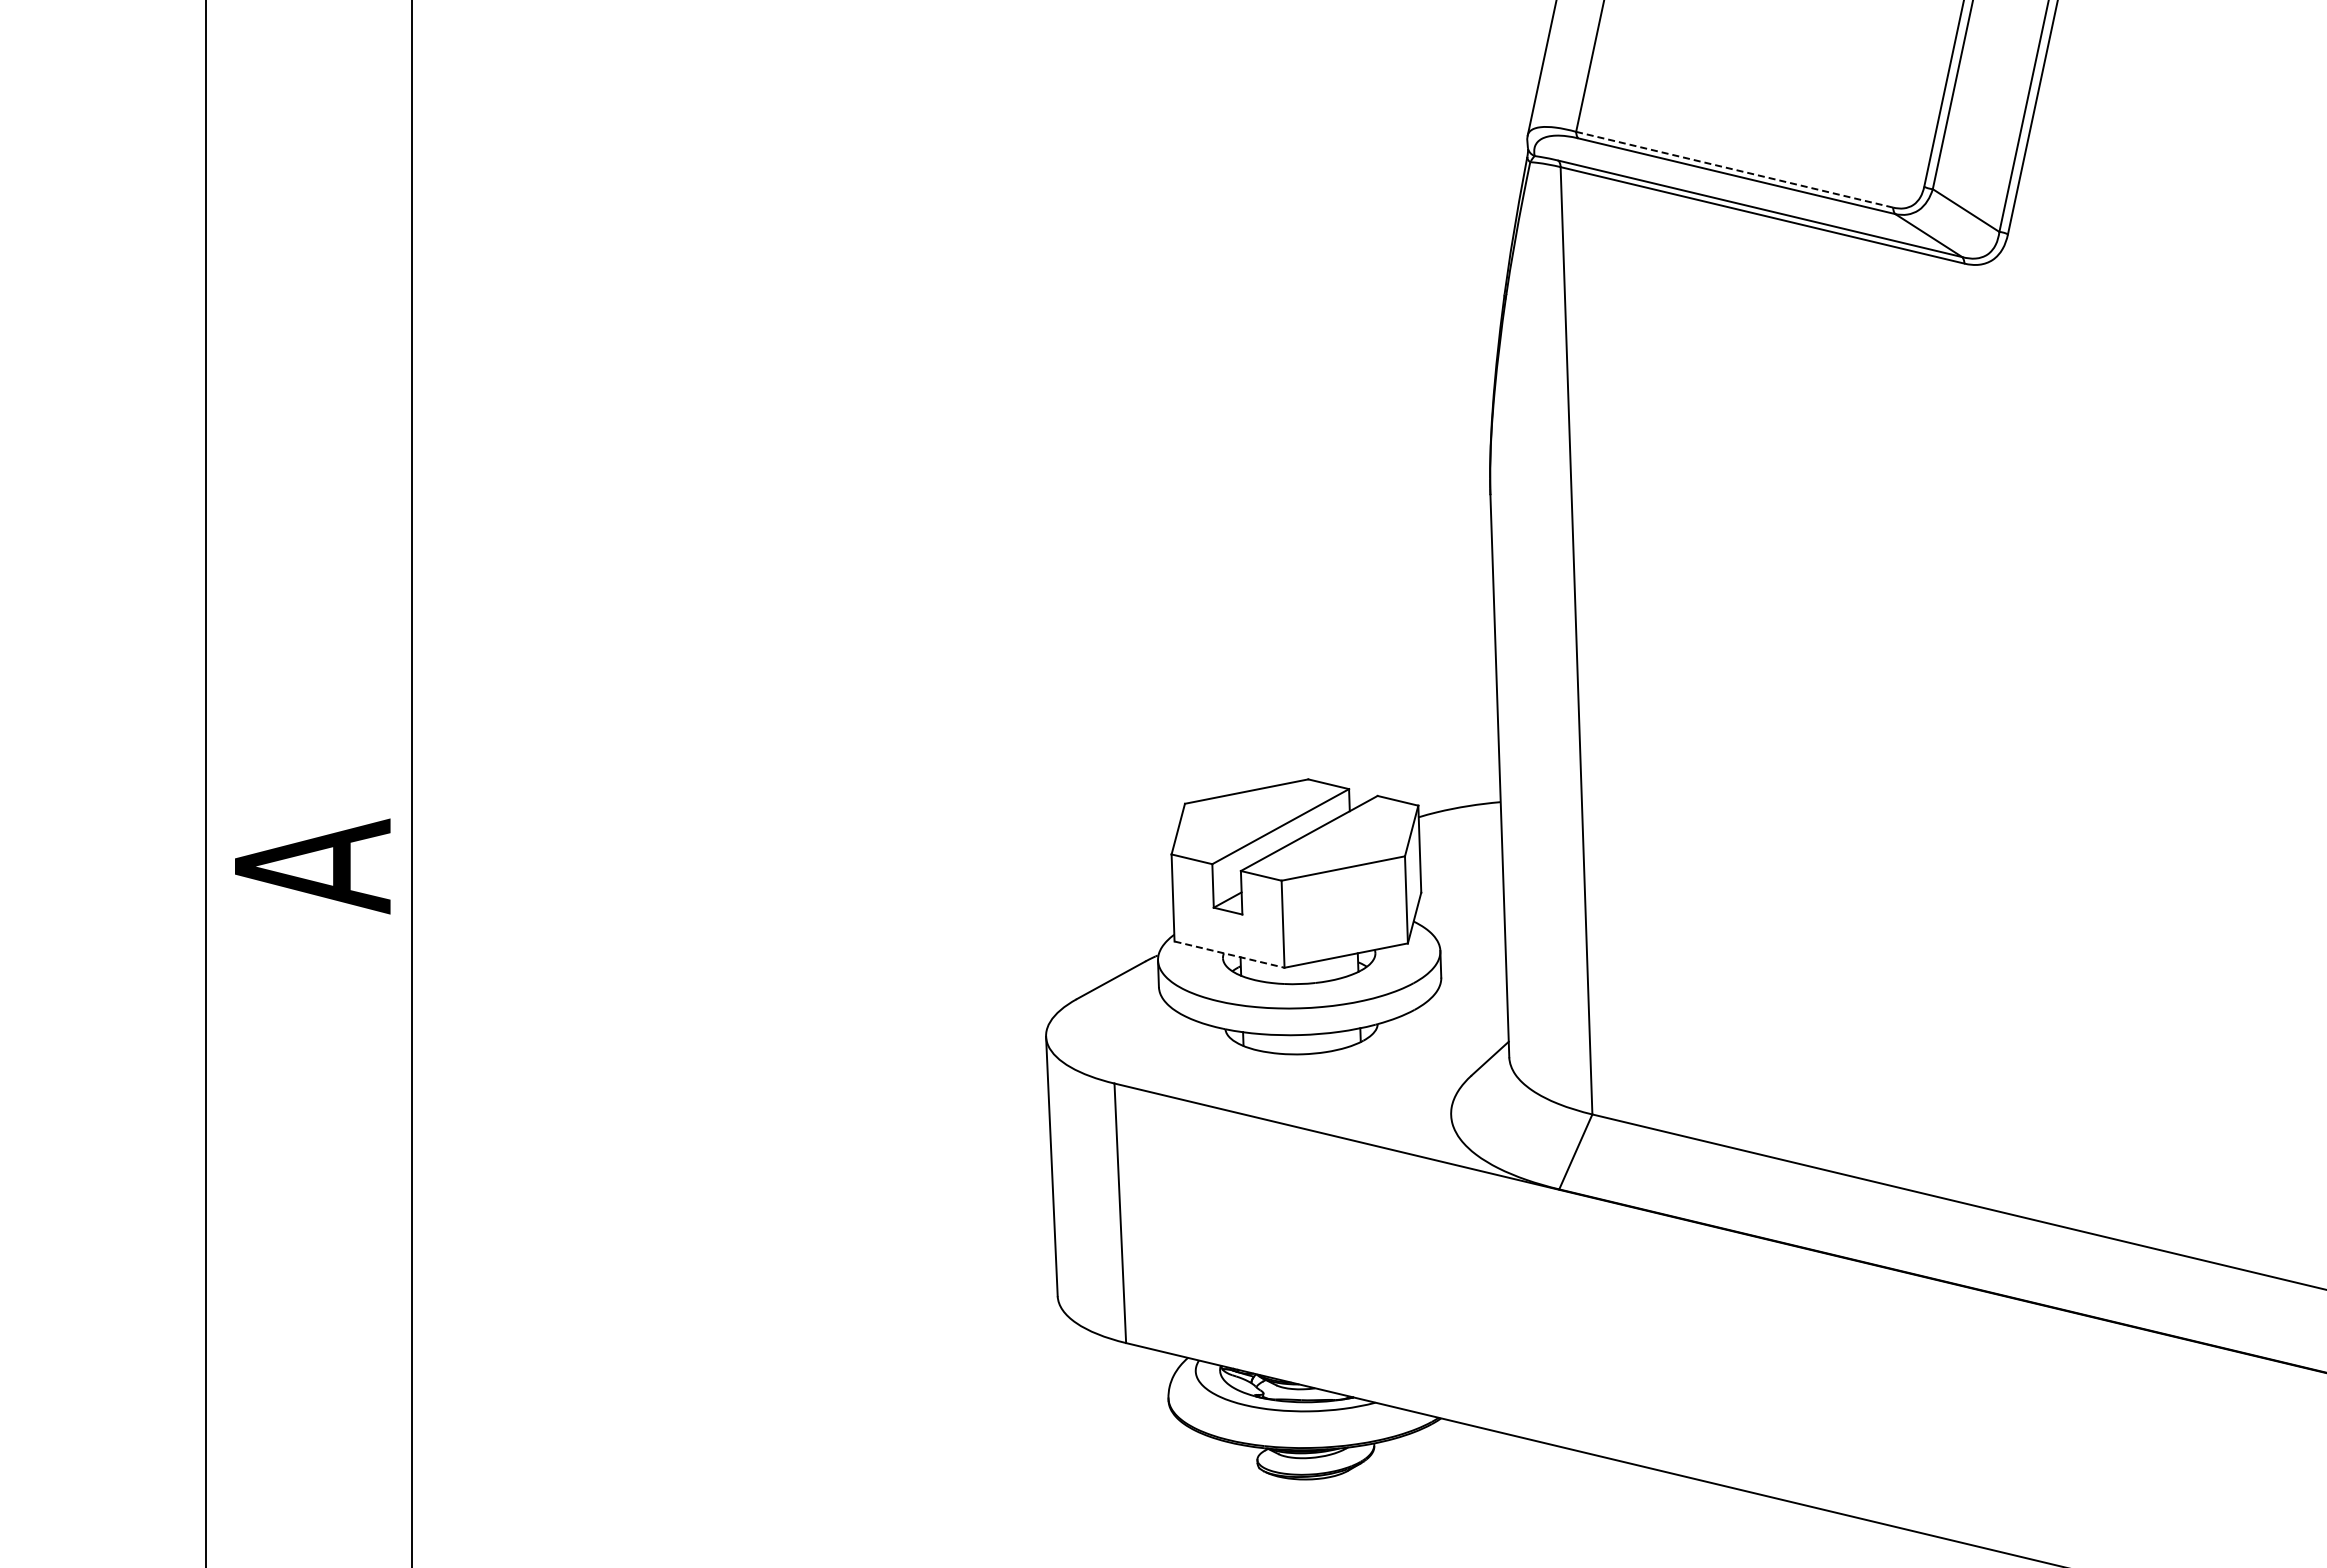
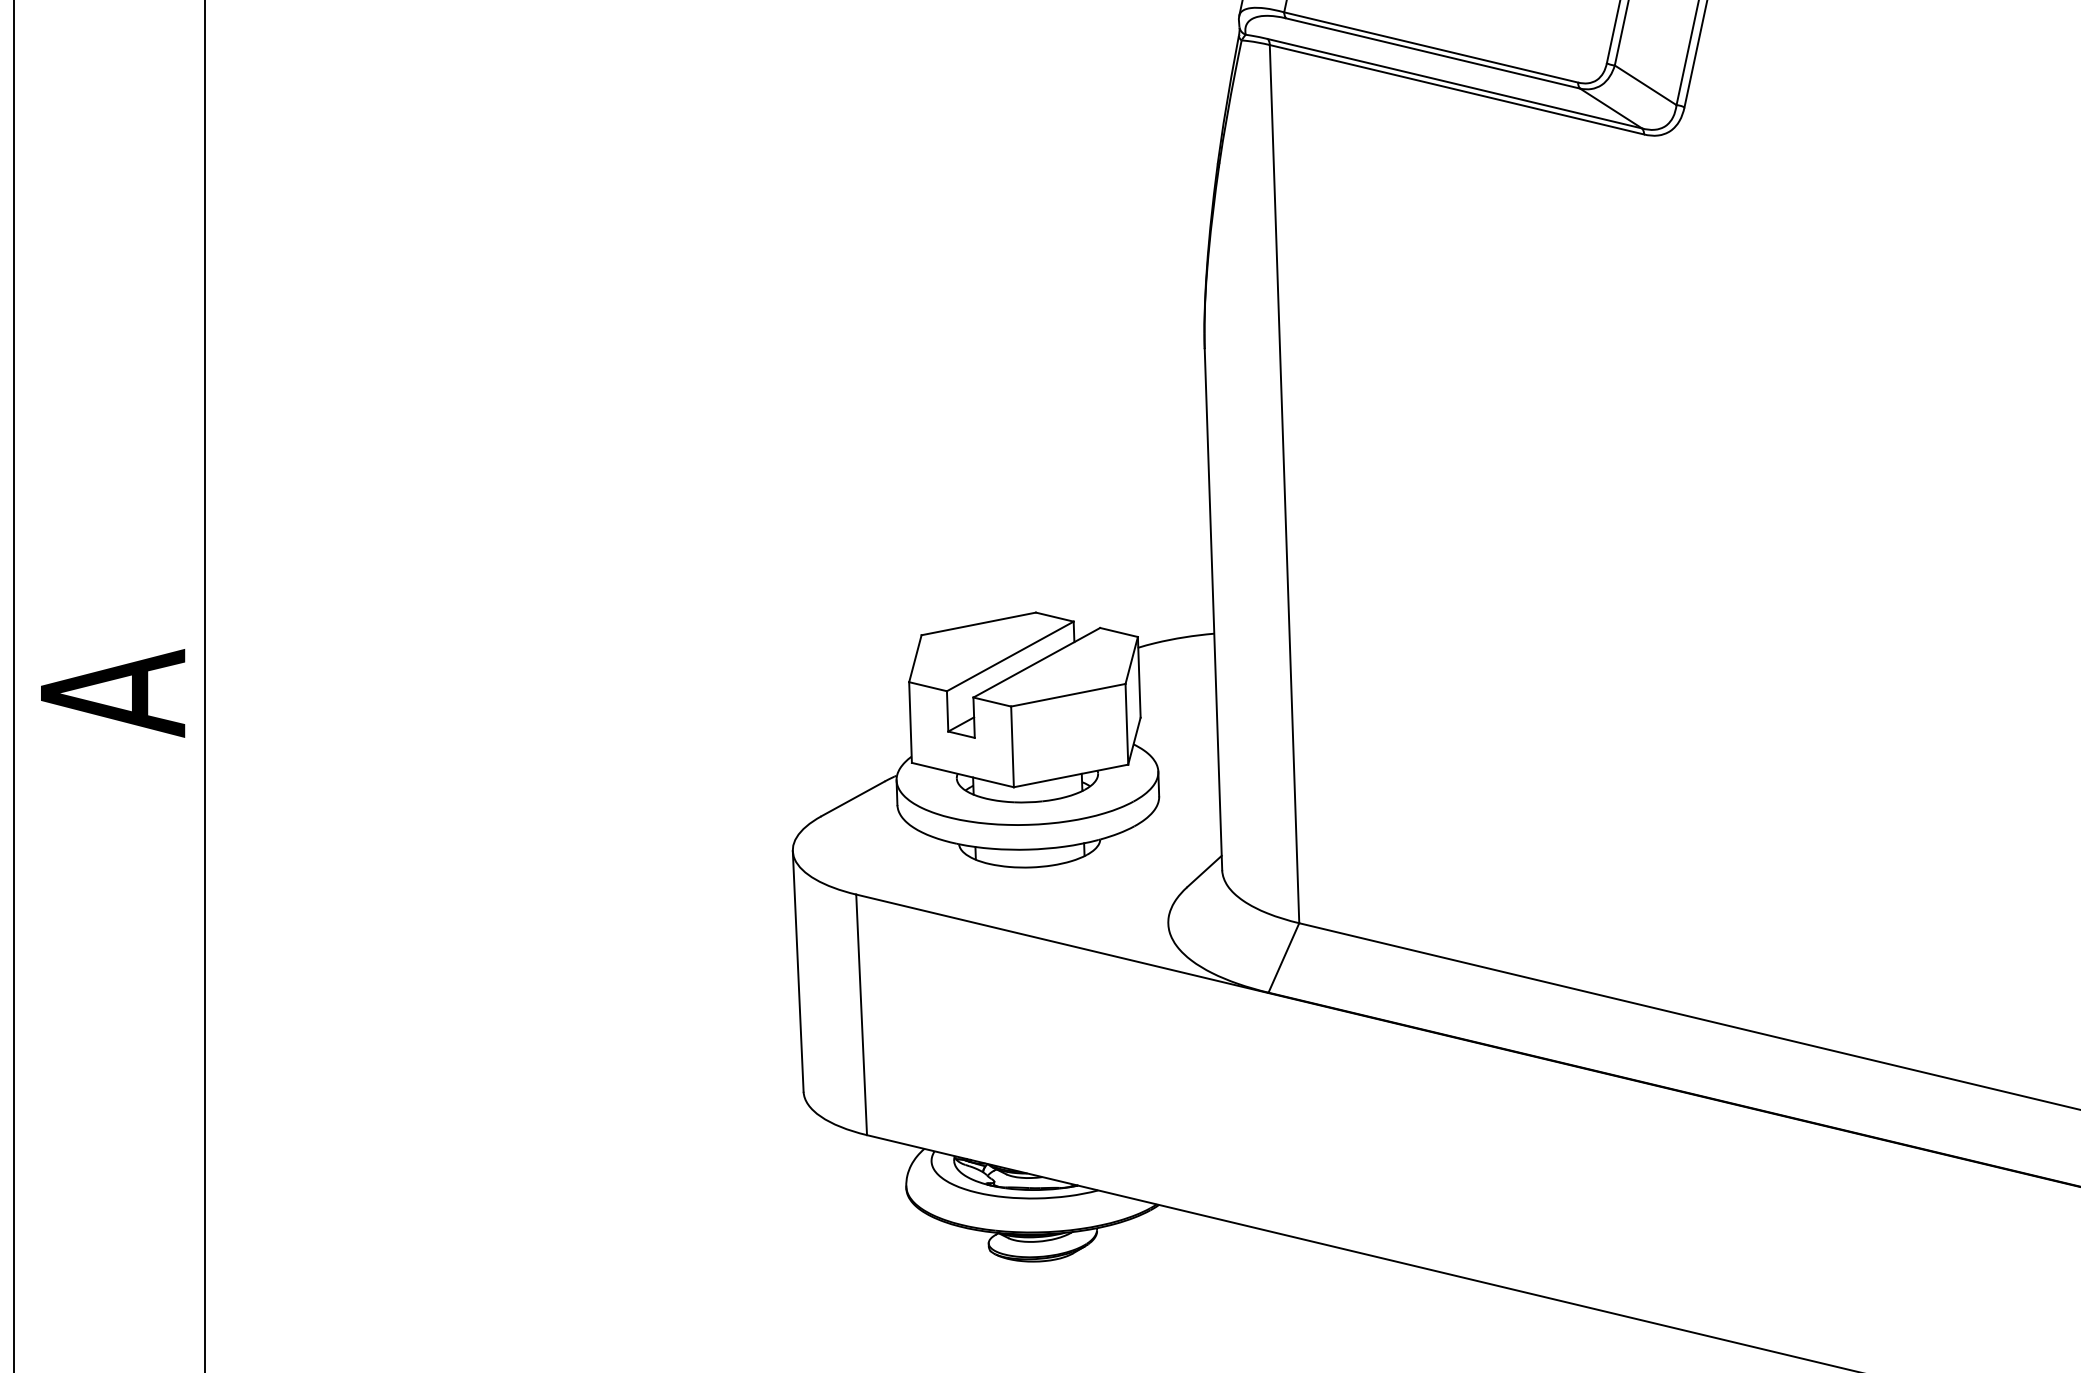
line: (1734, 169) -> (1430, 47), dashed -> solid
line: (1229, 954) -> (962, 774), dashed -> solid

